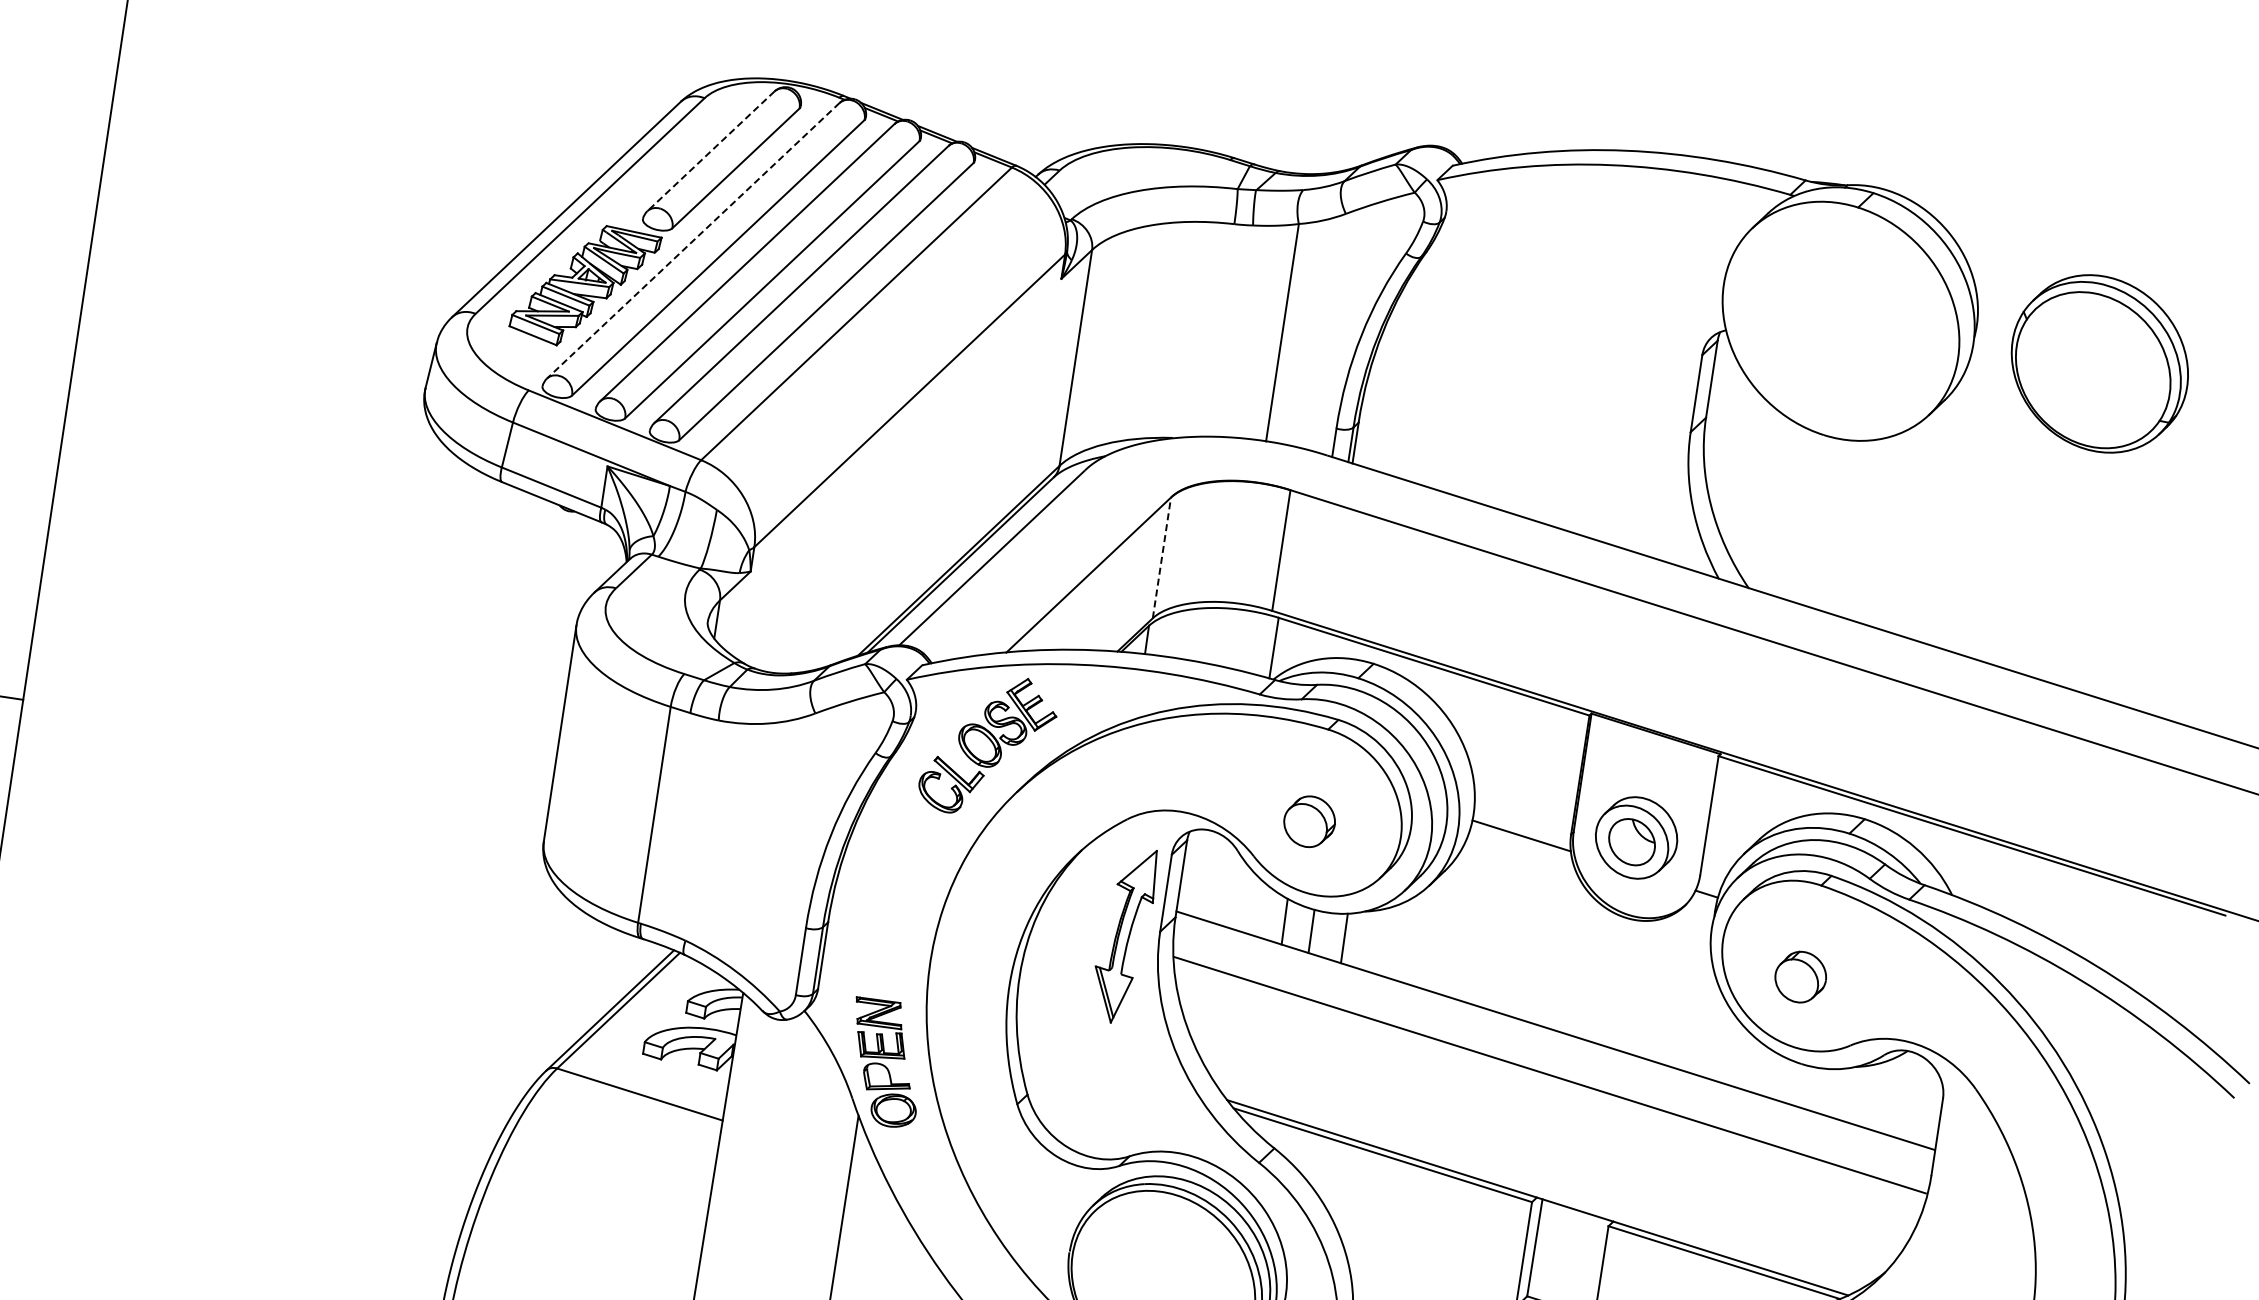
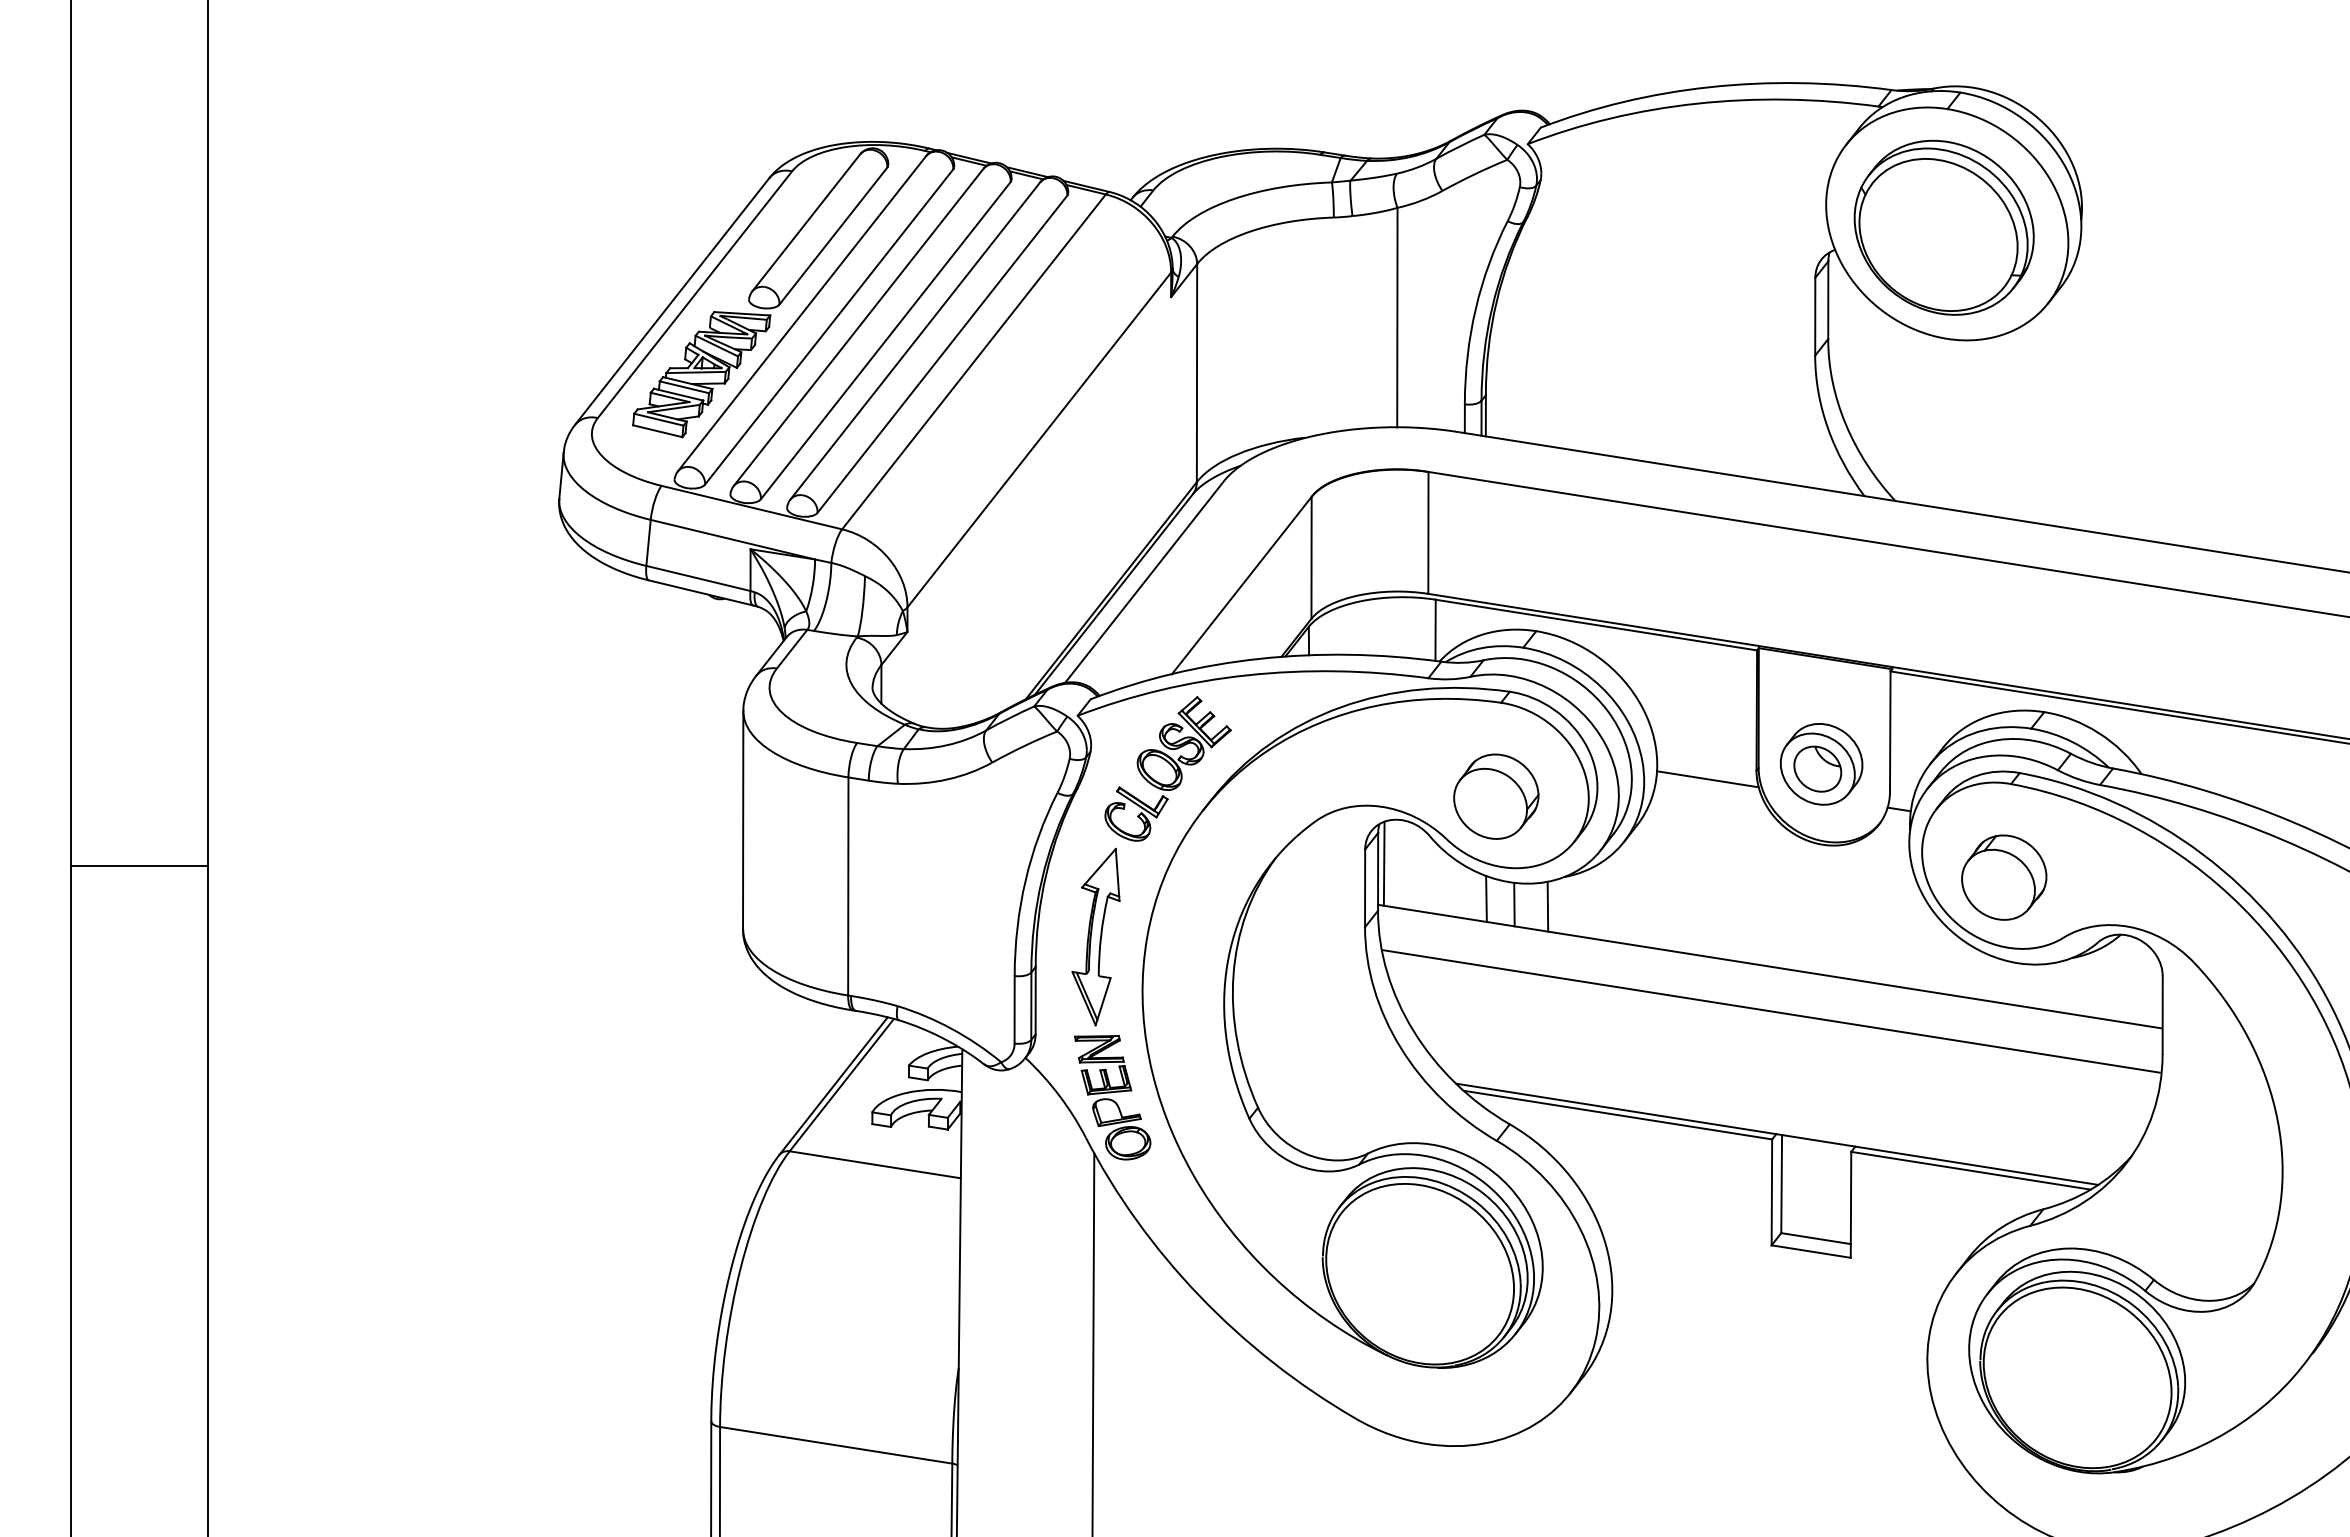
line: (710, 151) -> (805, 223), dashed -> solid
line: (693, 240) -> (802, 313), dashed -> solid
part: (2099, 363) -> (1943, 227), moved
line: (1161, 557) -> (1311, 557), dashed -> solid
part: (1309, 821) -> (1496, 796), size x1.67
line: (1187, 871) -> (1383, 863), added
part: (1123, 934) -> (1095, 936), moved
part: (1800, 977) -> (2004, 877), size x1.67

